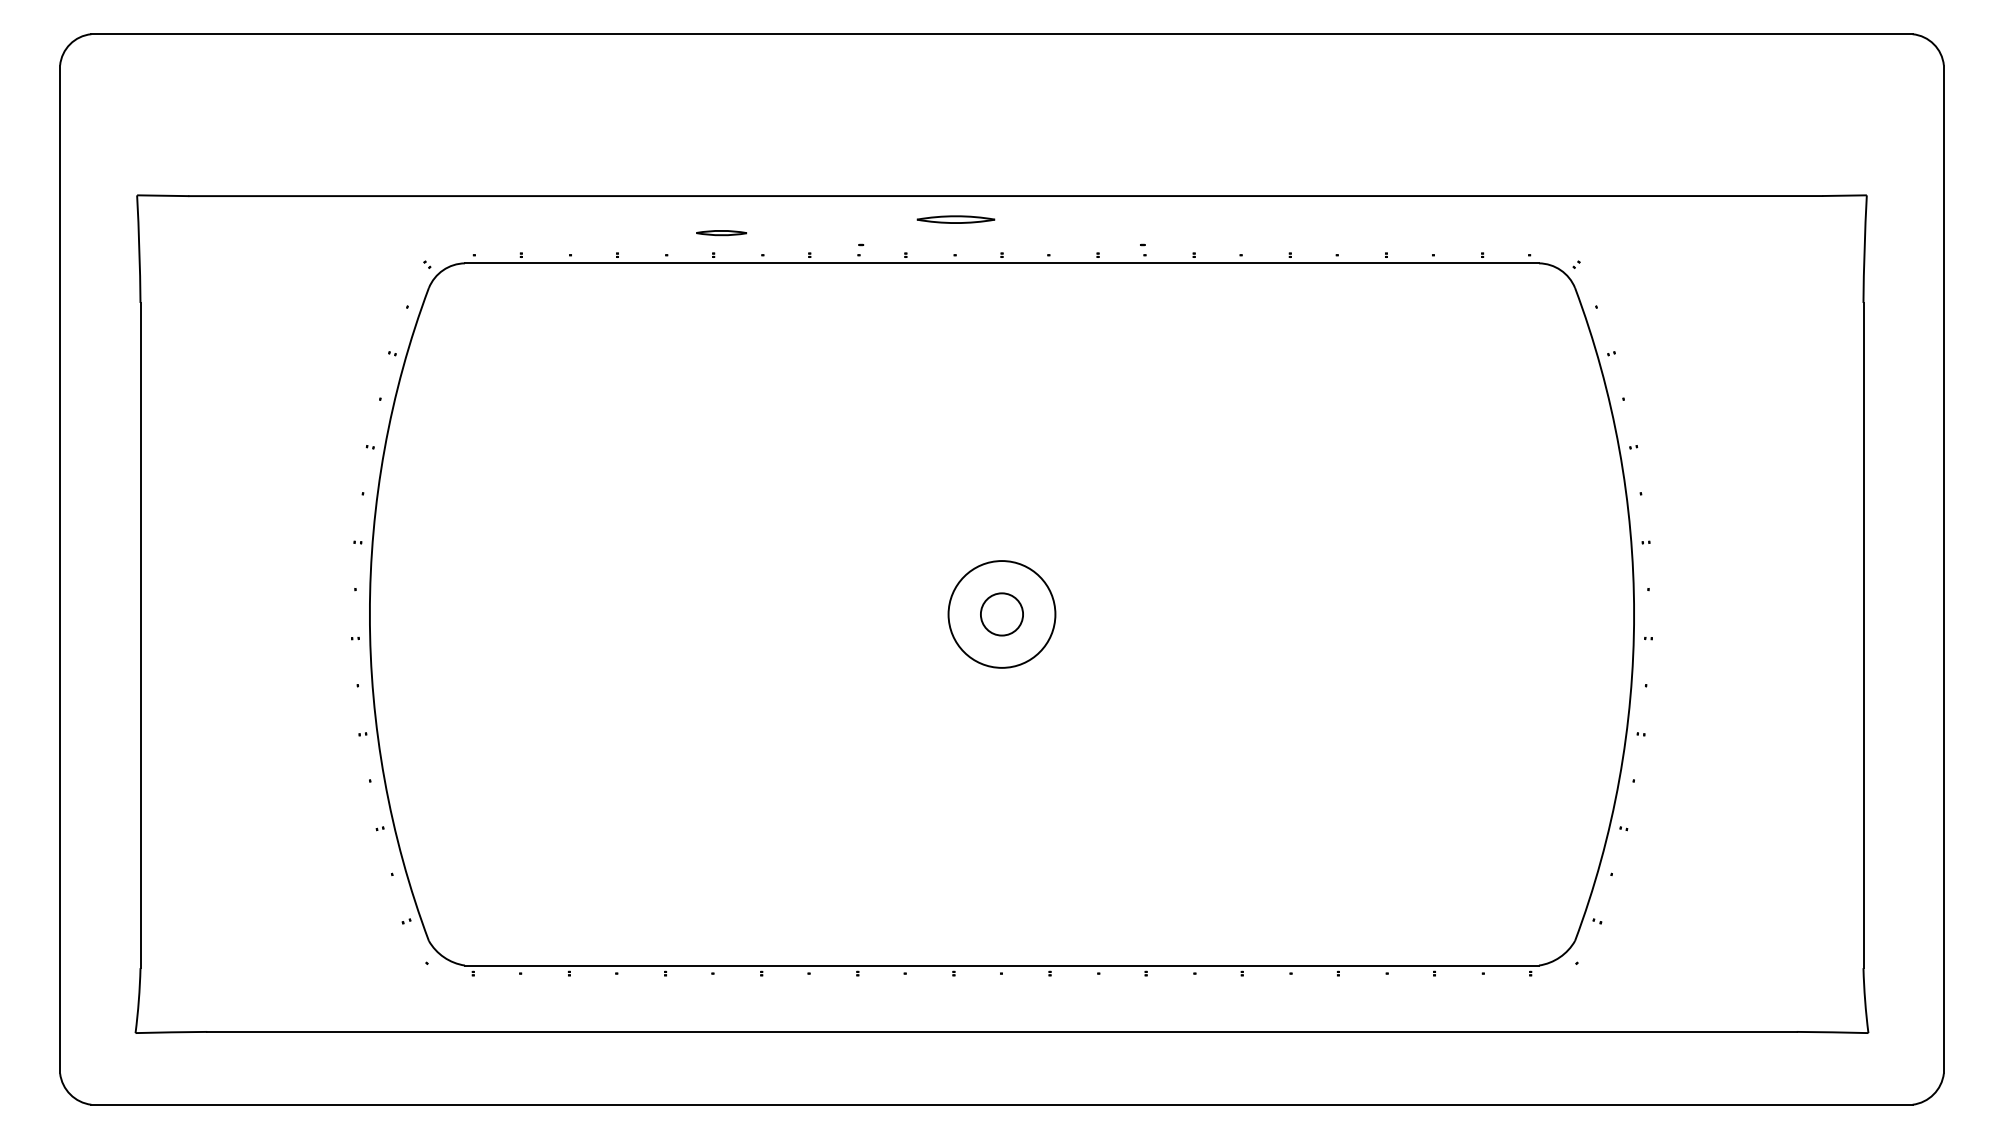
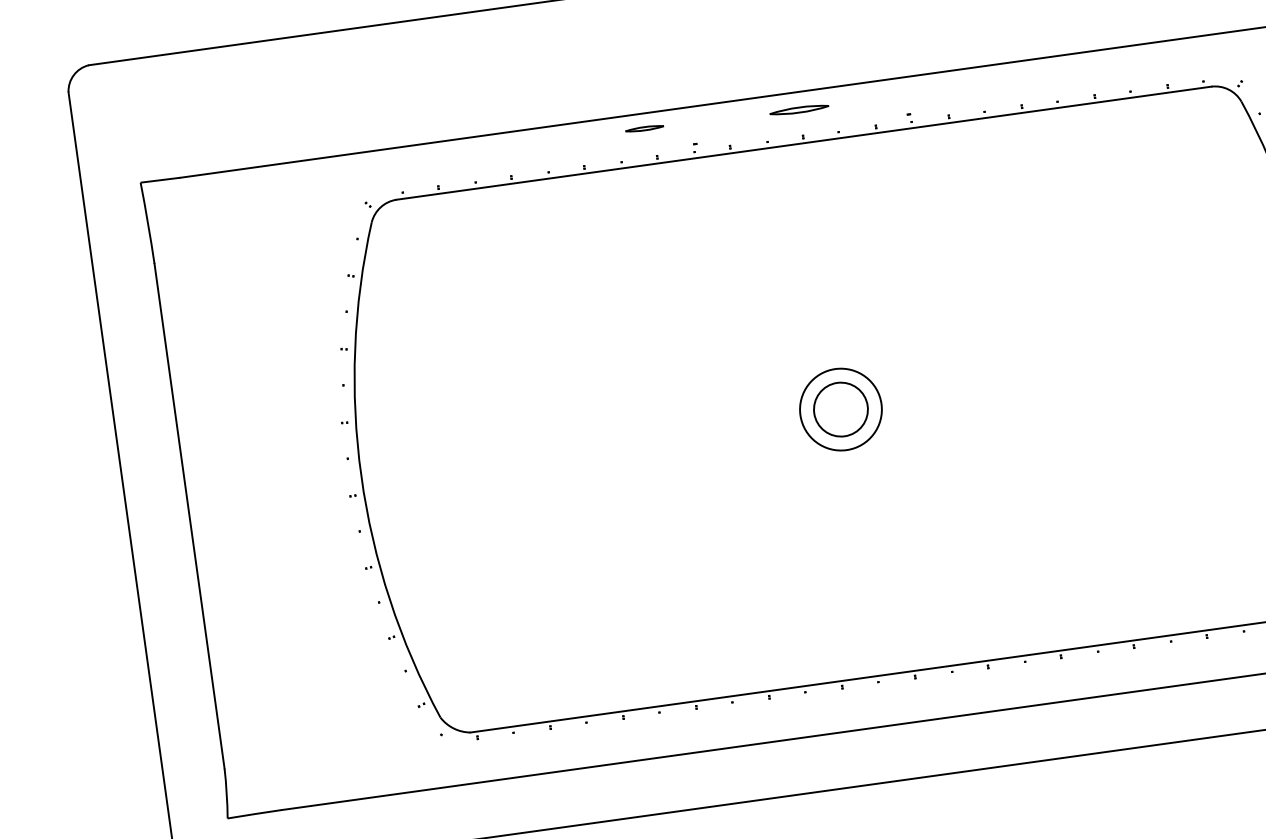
part: (955, 219) -> (799, 109), moved
part: (721, 233) -> (644, 129), moved
circle: (1001, 614) -> (840, 409), size x1.67

